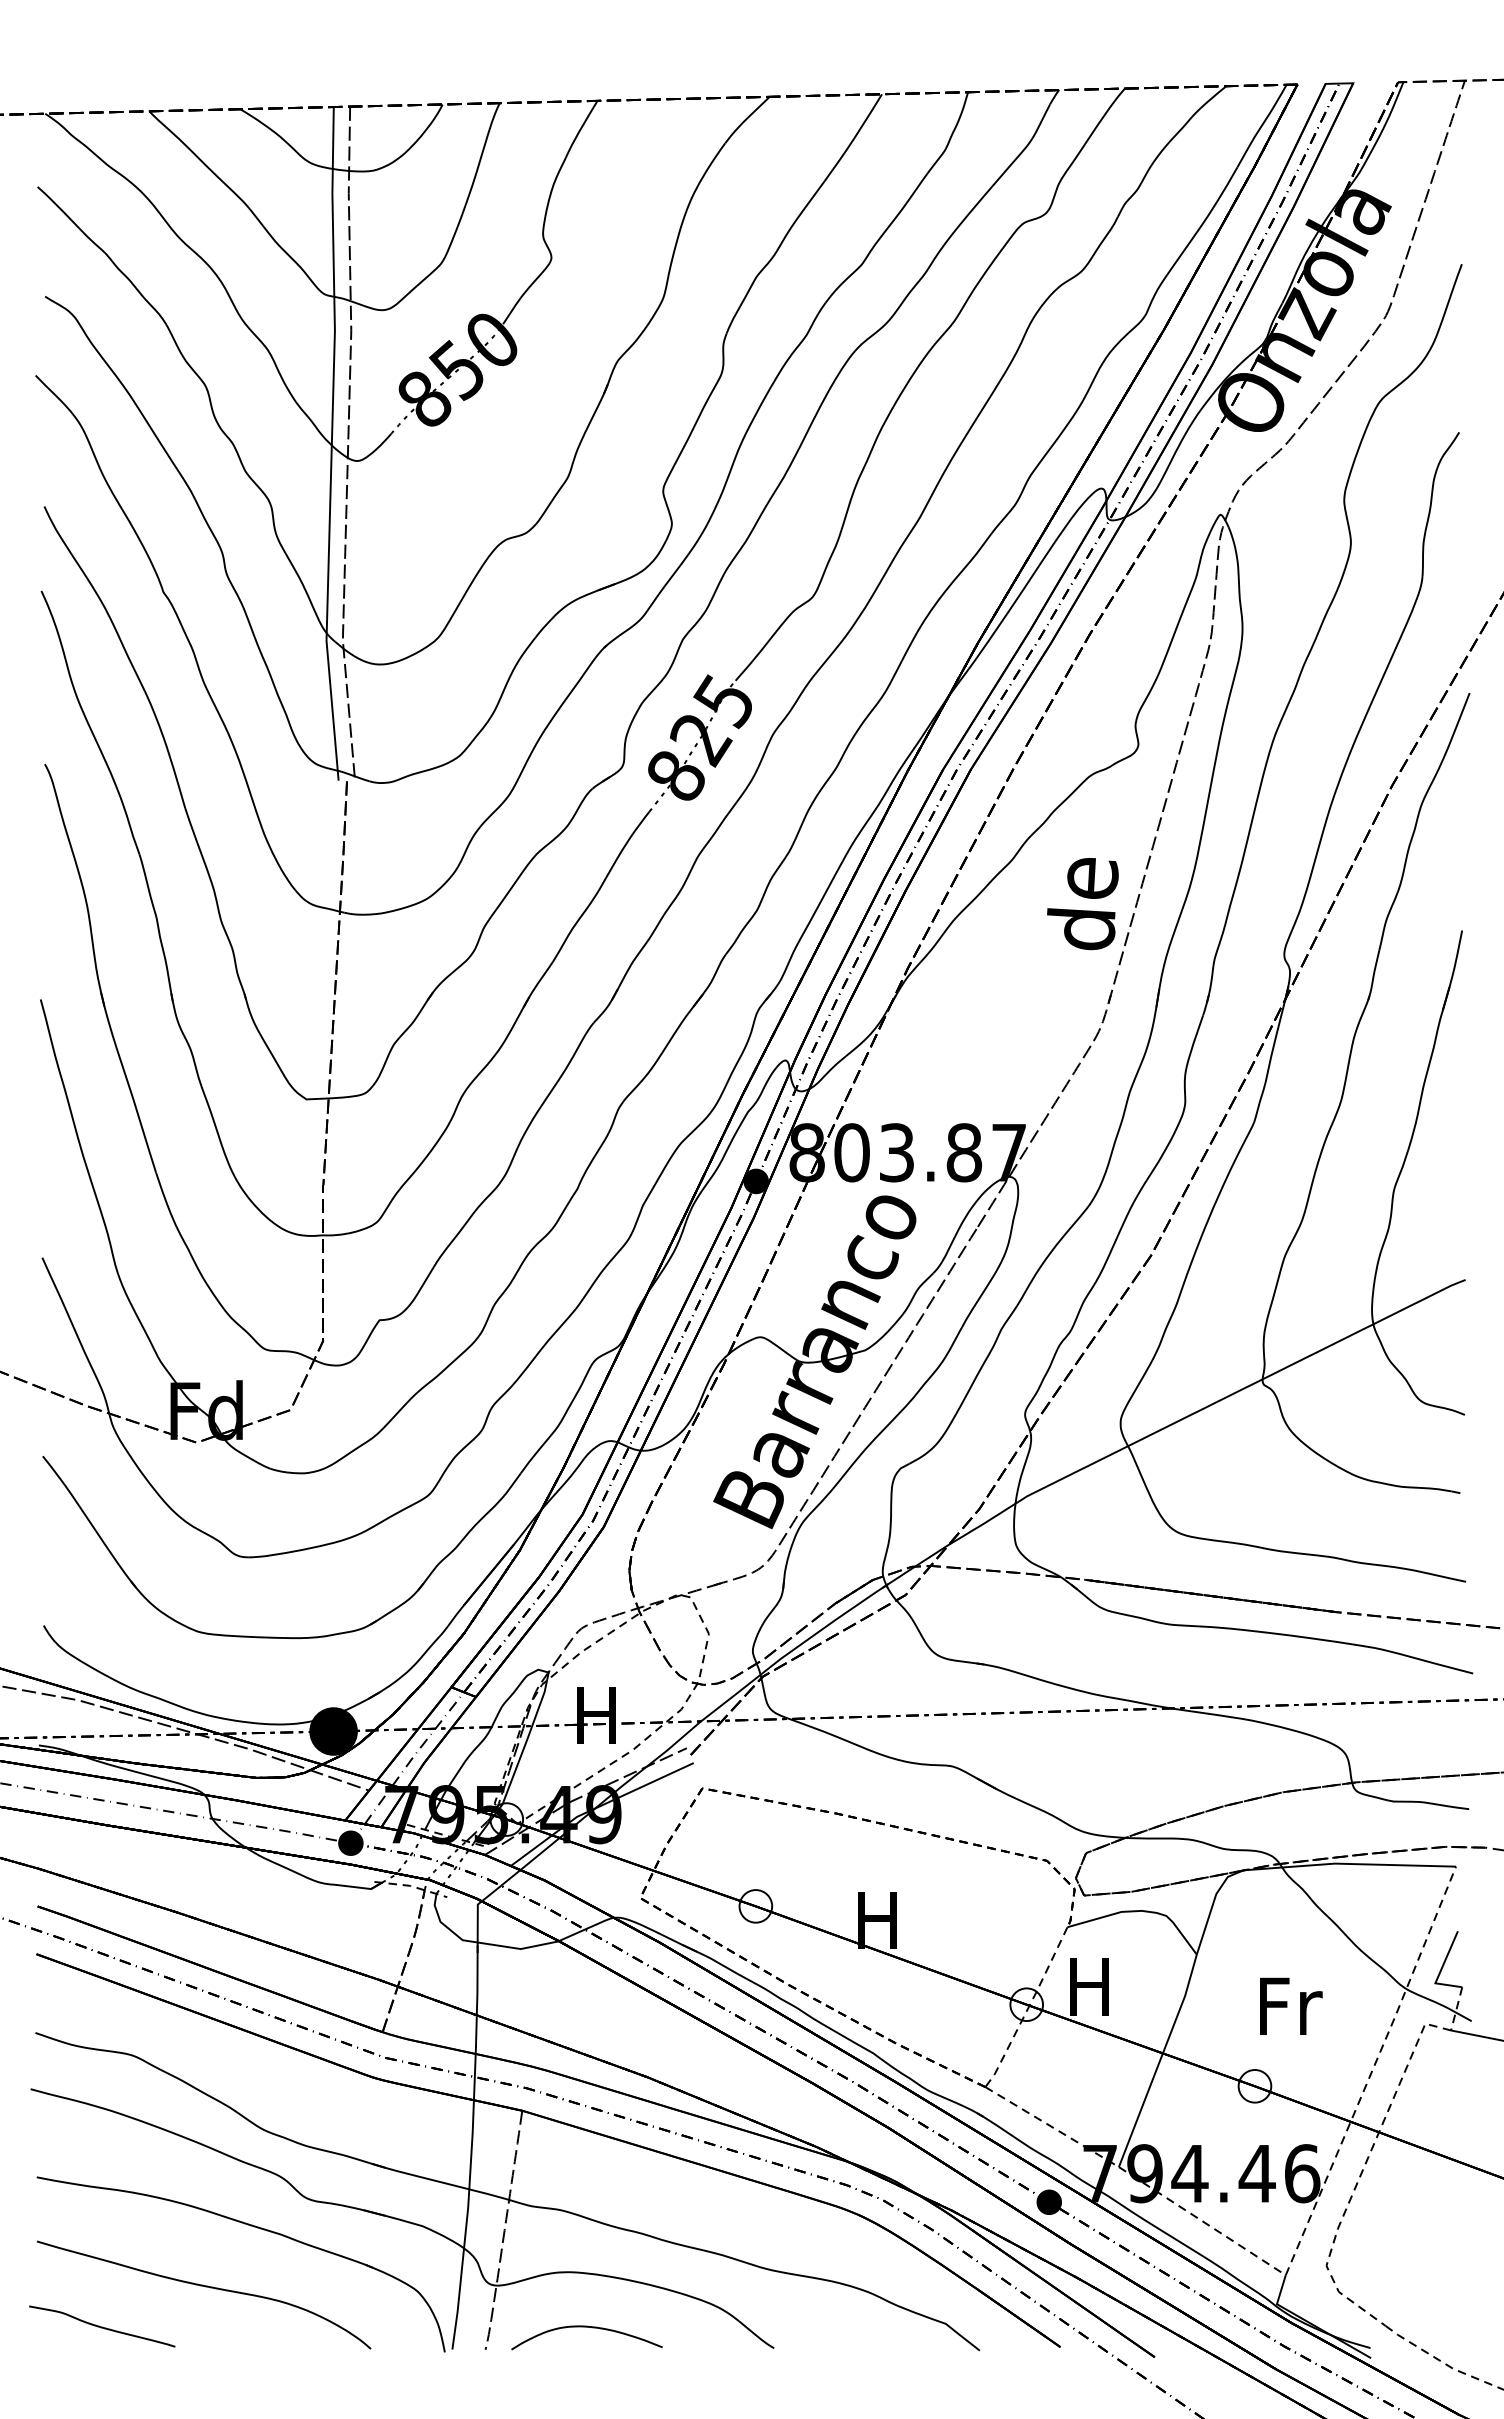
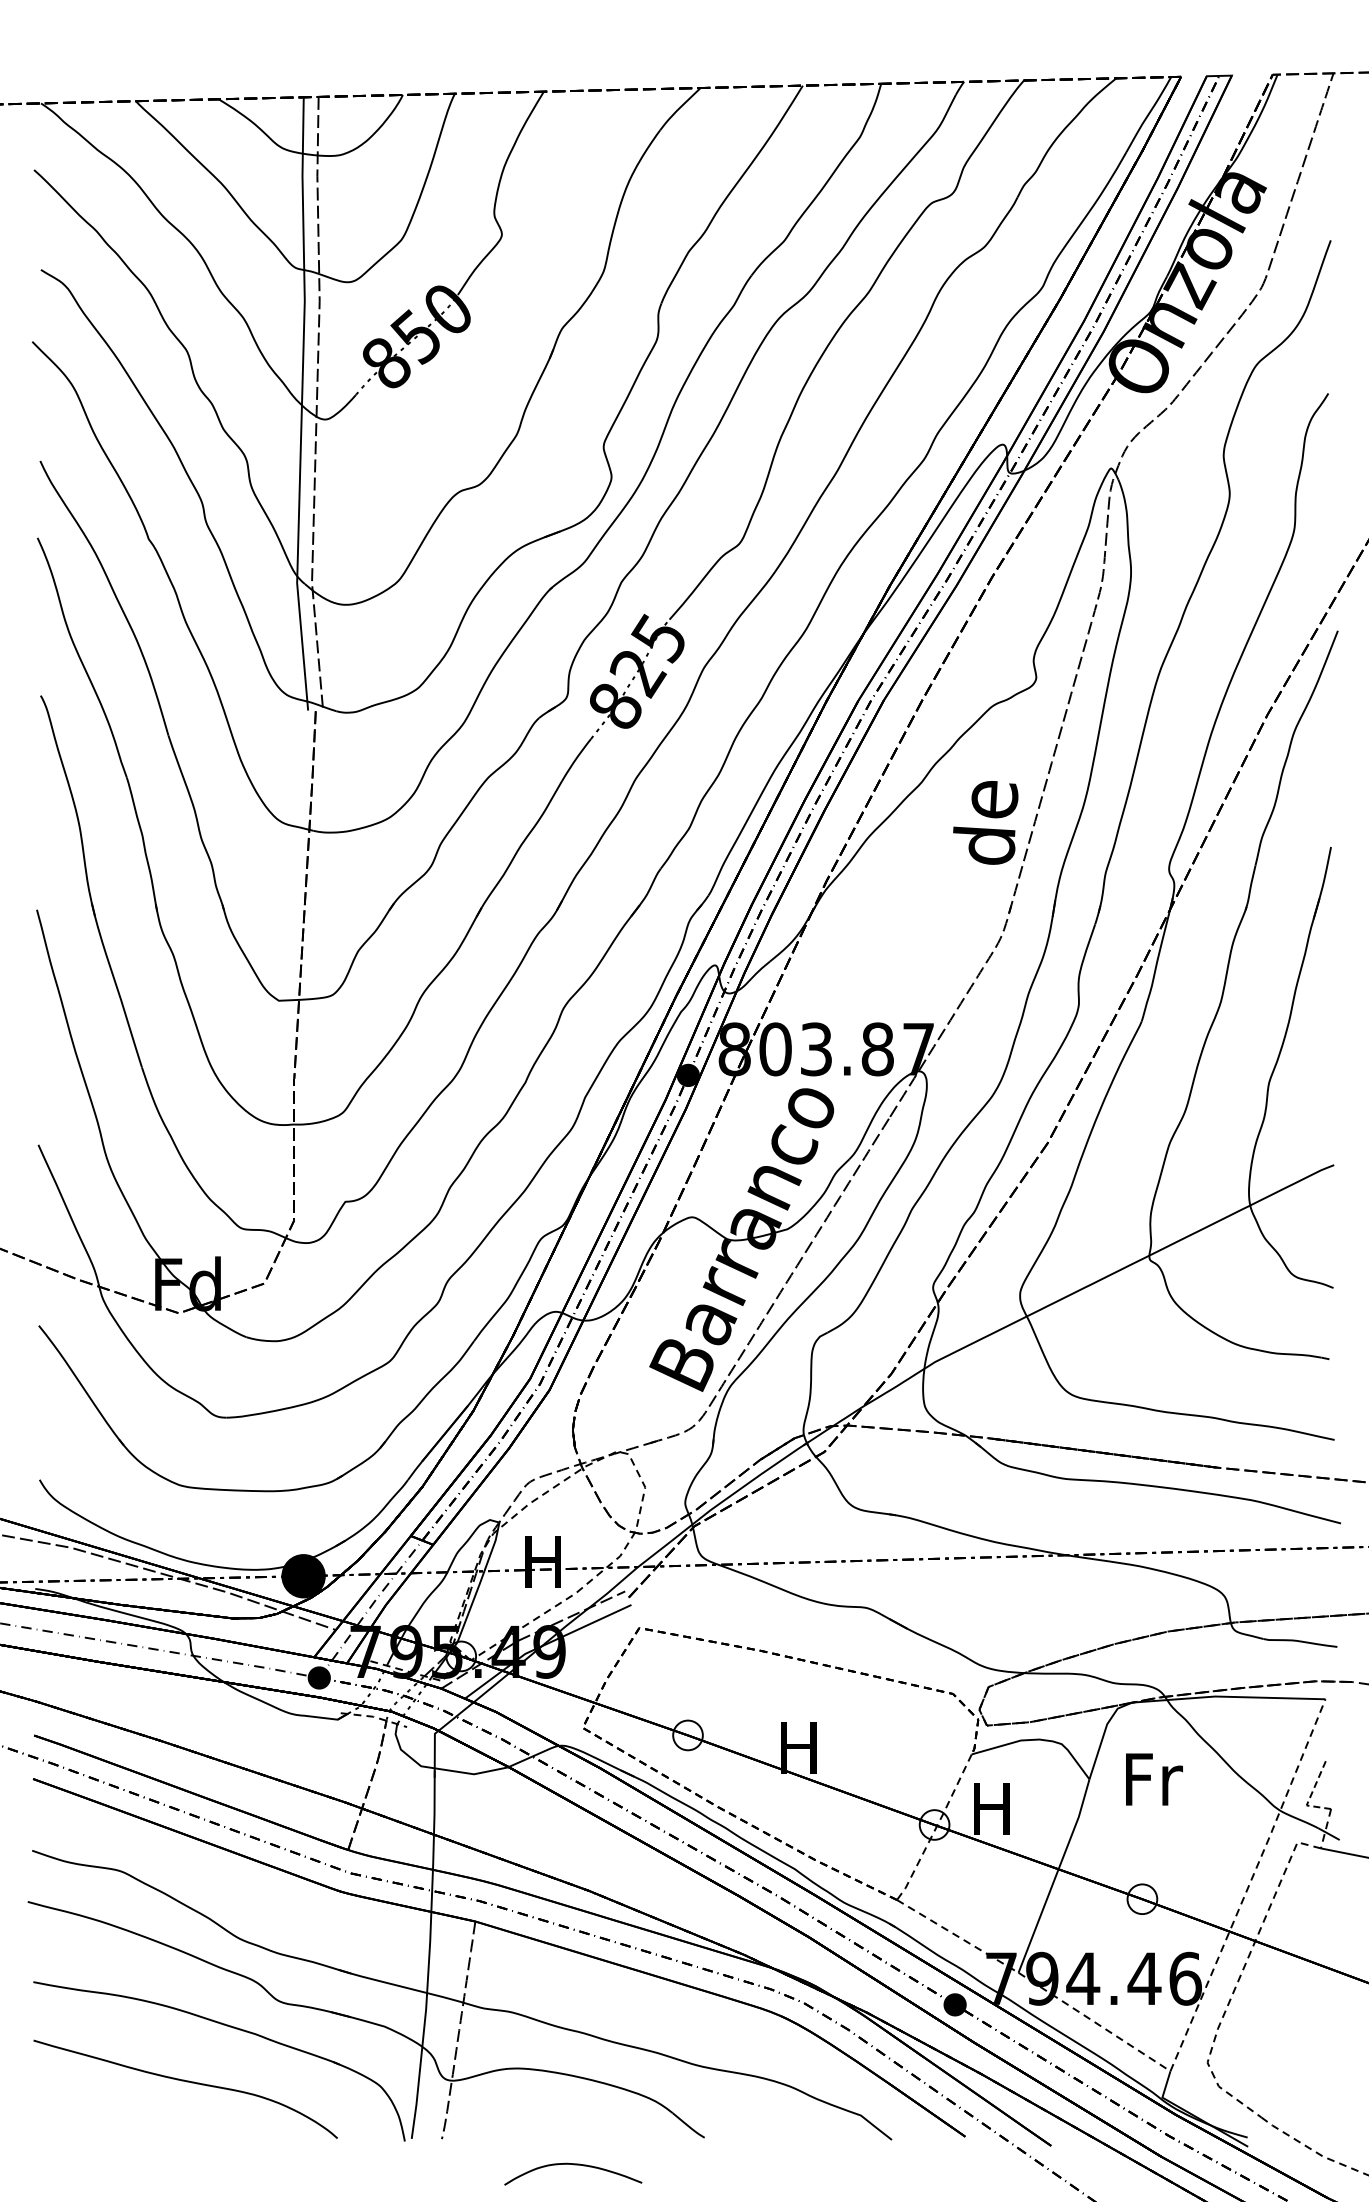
line: (1440, 1970) -> (1311, 1793), solid -> dashed
text: (1291, 2006) -> (1154, 1779), moved
curve: (101, 2326) -> (92, 2117), removed
curve: (587, 2328) -> (573, 2165), moved

